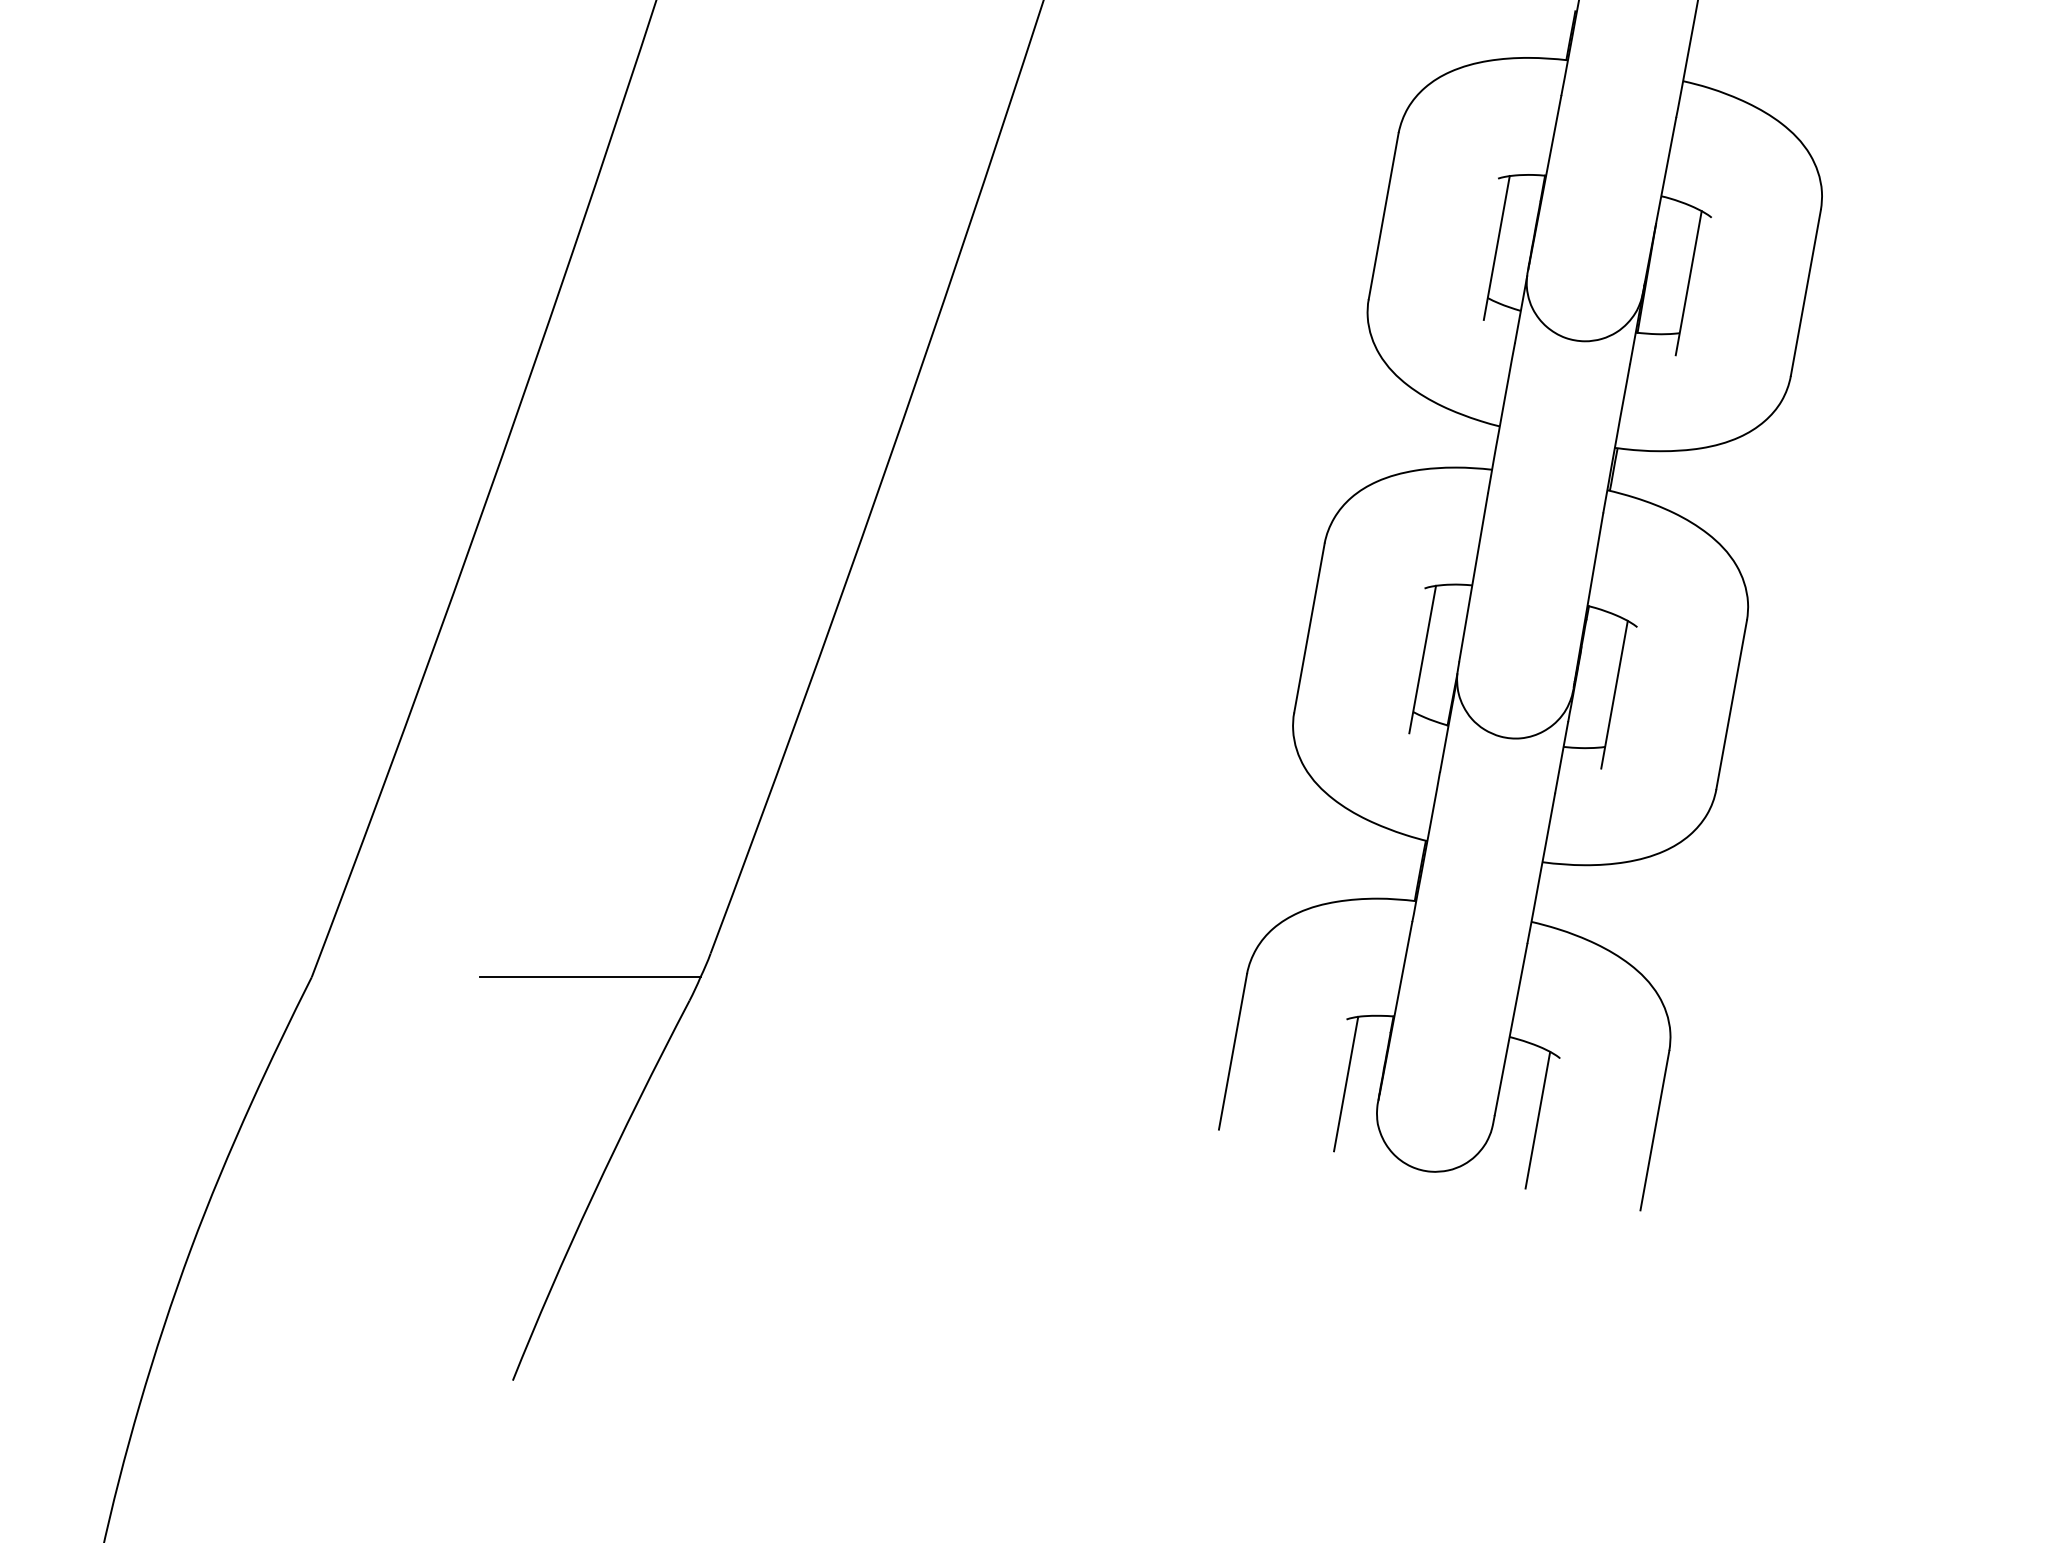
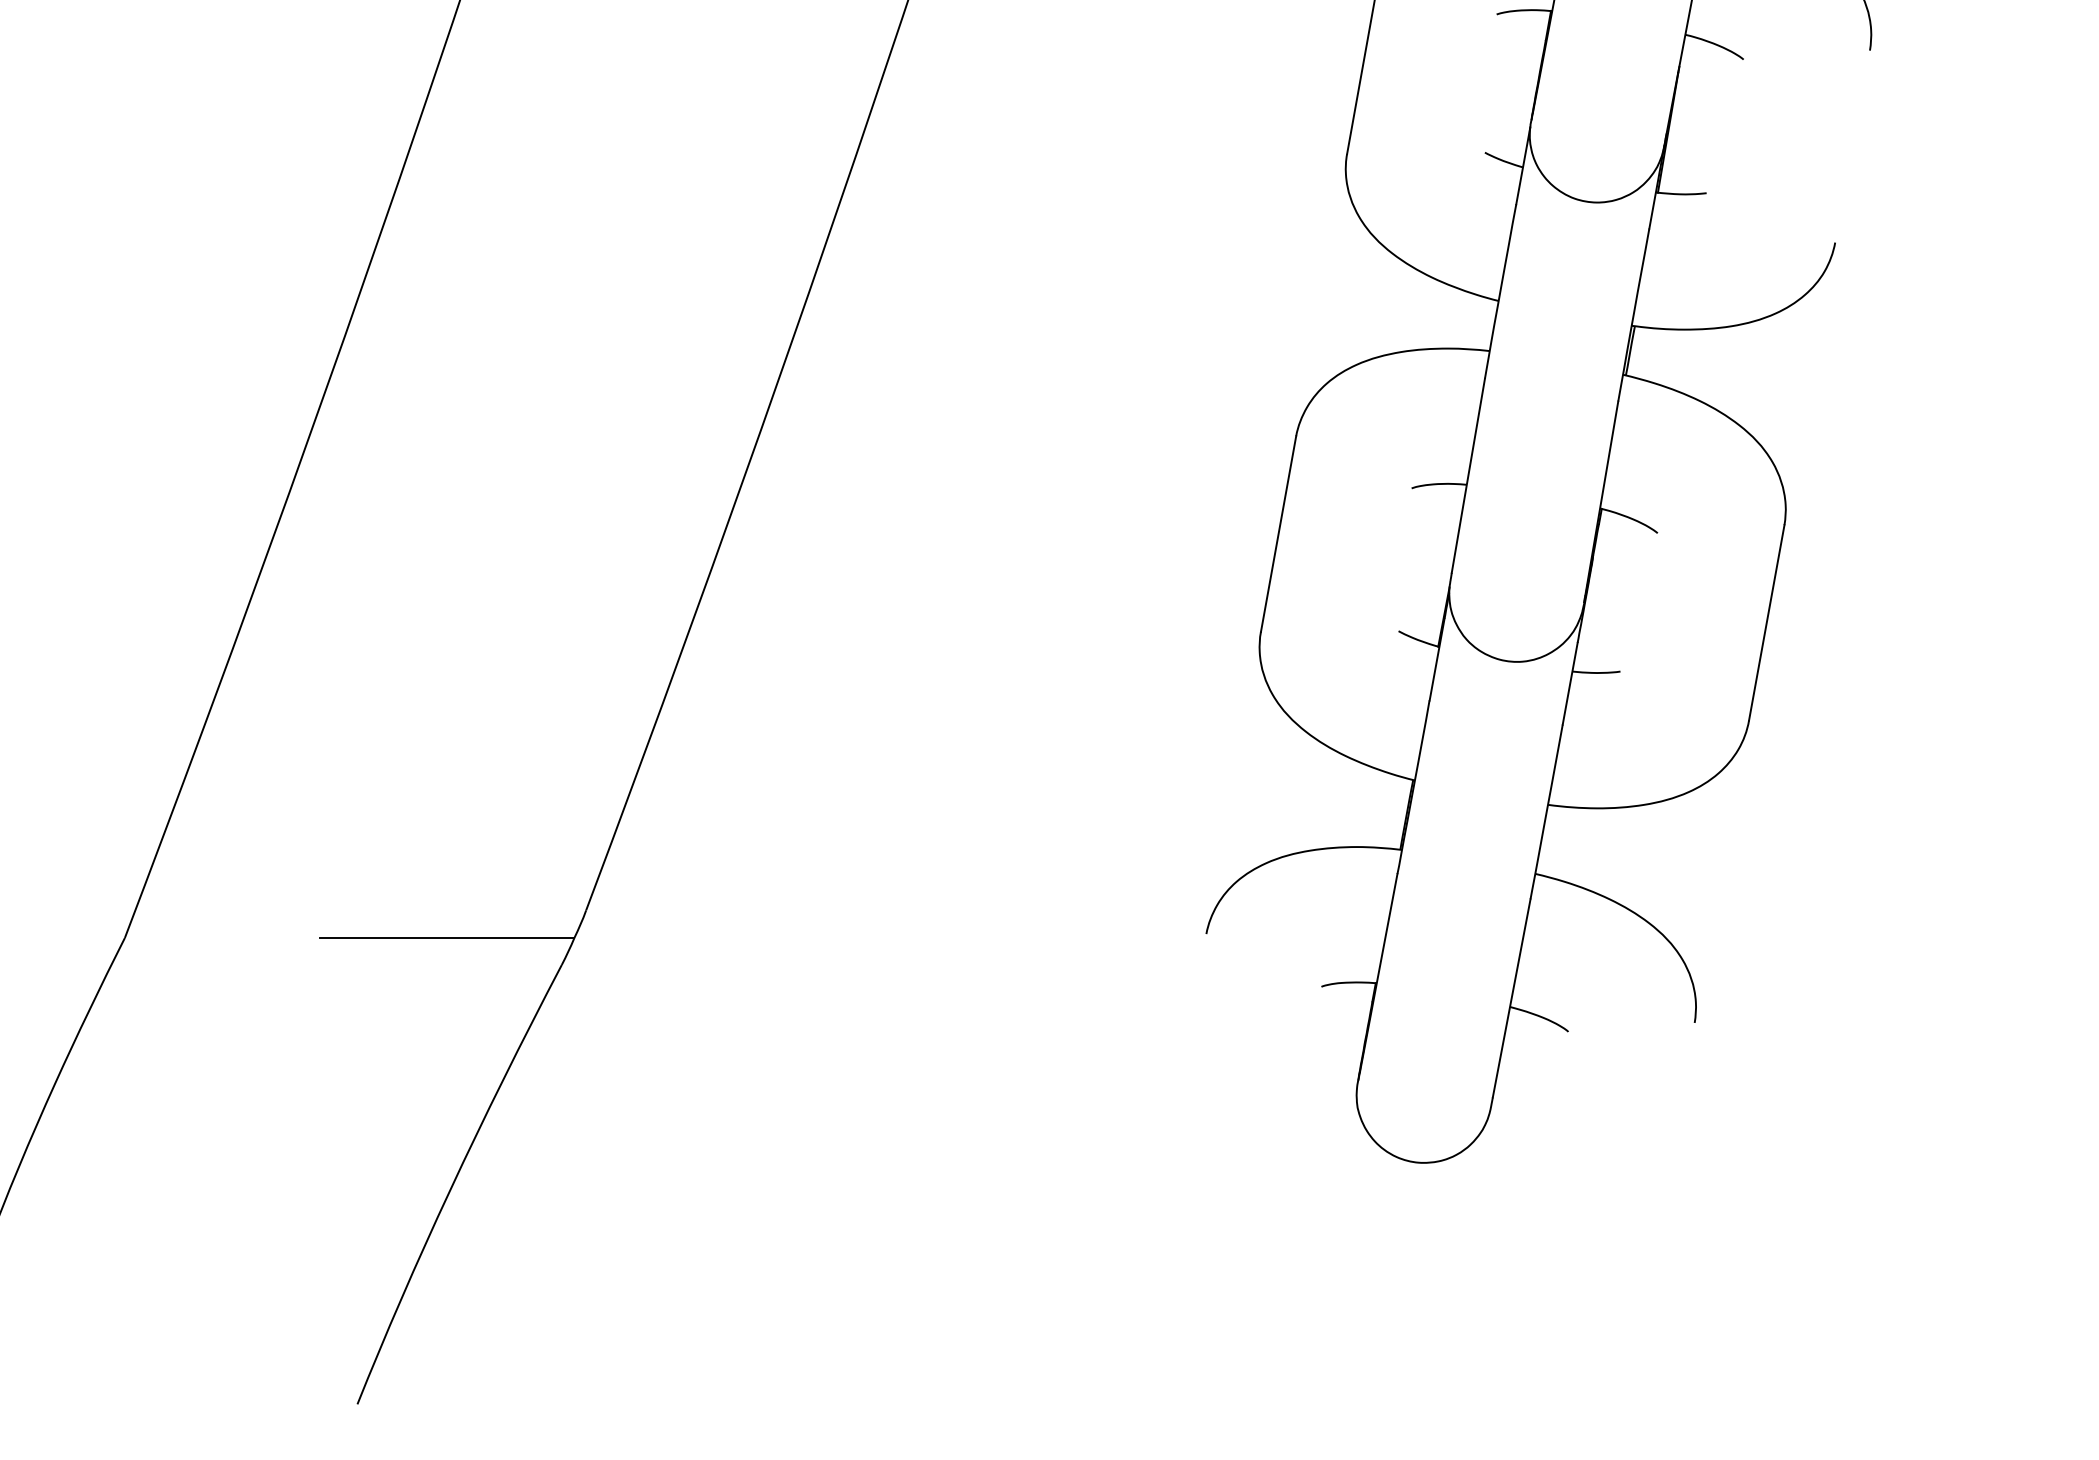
line: (1496, 247) -> (1494, 94), removed
line: (1688, 283) -> (1716, 135), removed
line: (1805, 292) -> (1852, 146), removed
line: (1422, 659) -> (1409, 570), removed
line: (1614, 694) -> (1631, 610), removed
line: (1232, 1051) -> (1189, 1023), removed
line: (1346, 1083) -> (1321, 1060), removed
line: (1537, 1119) -> (1542, 1102), removed
line: (1654, 1130) -> (1677, 1115), removed

